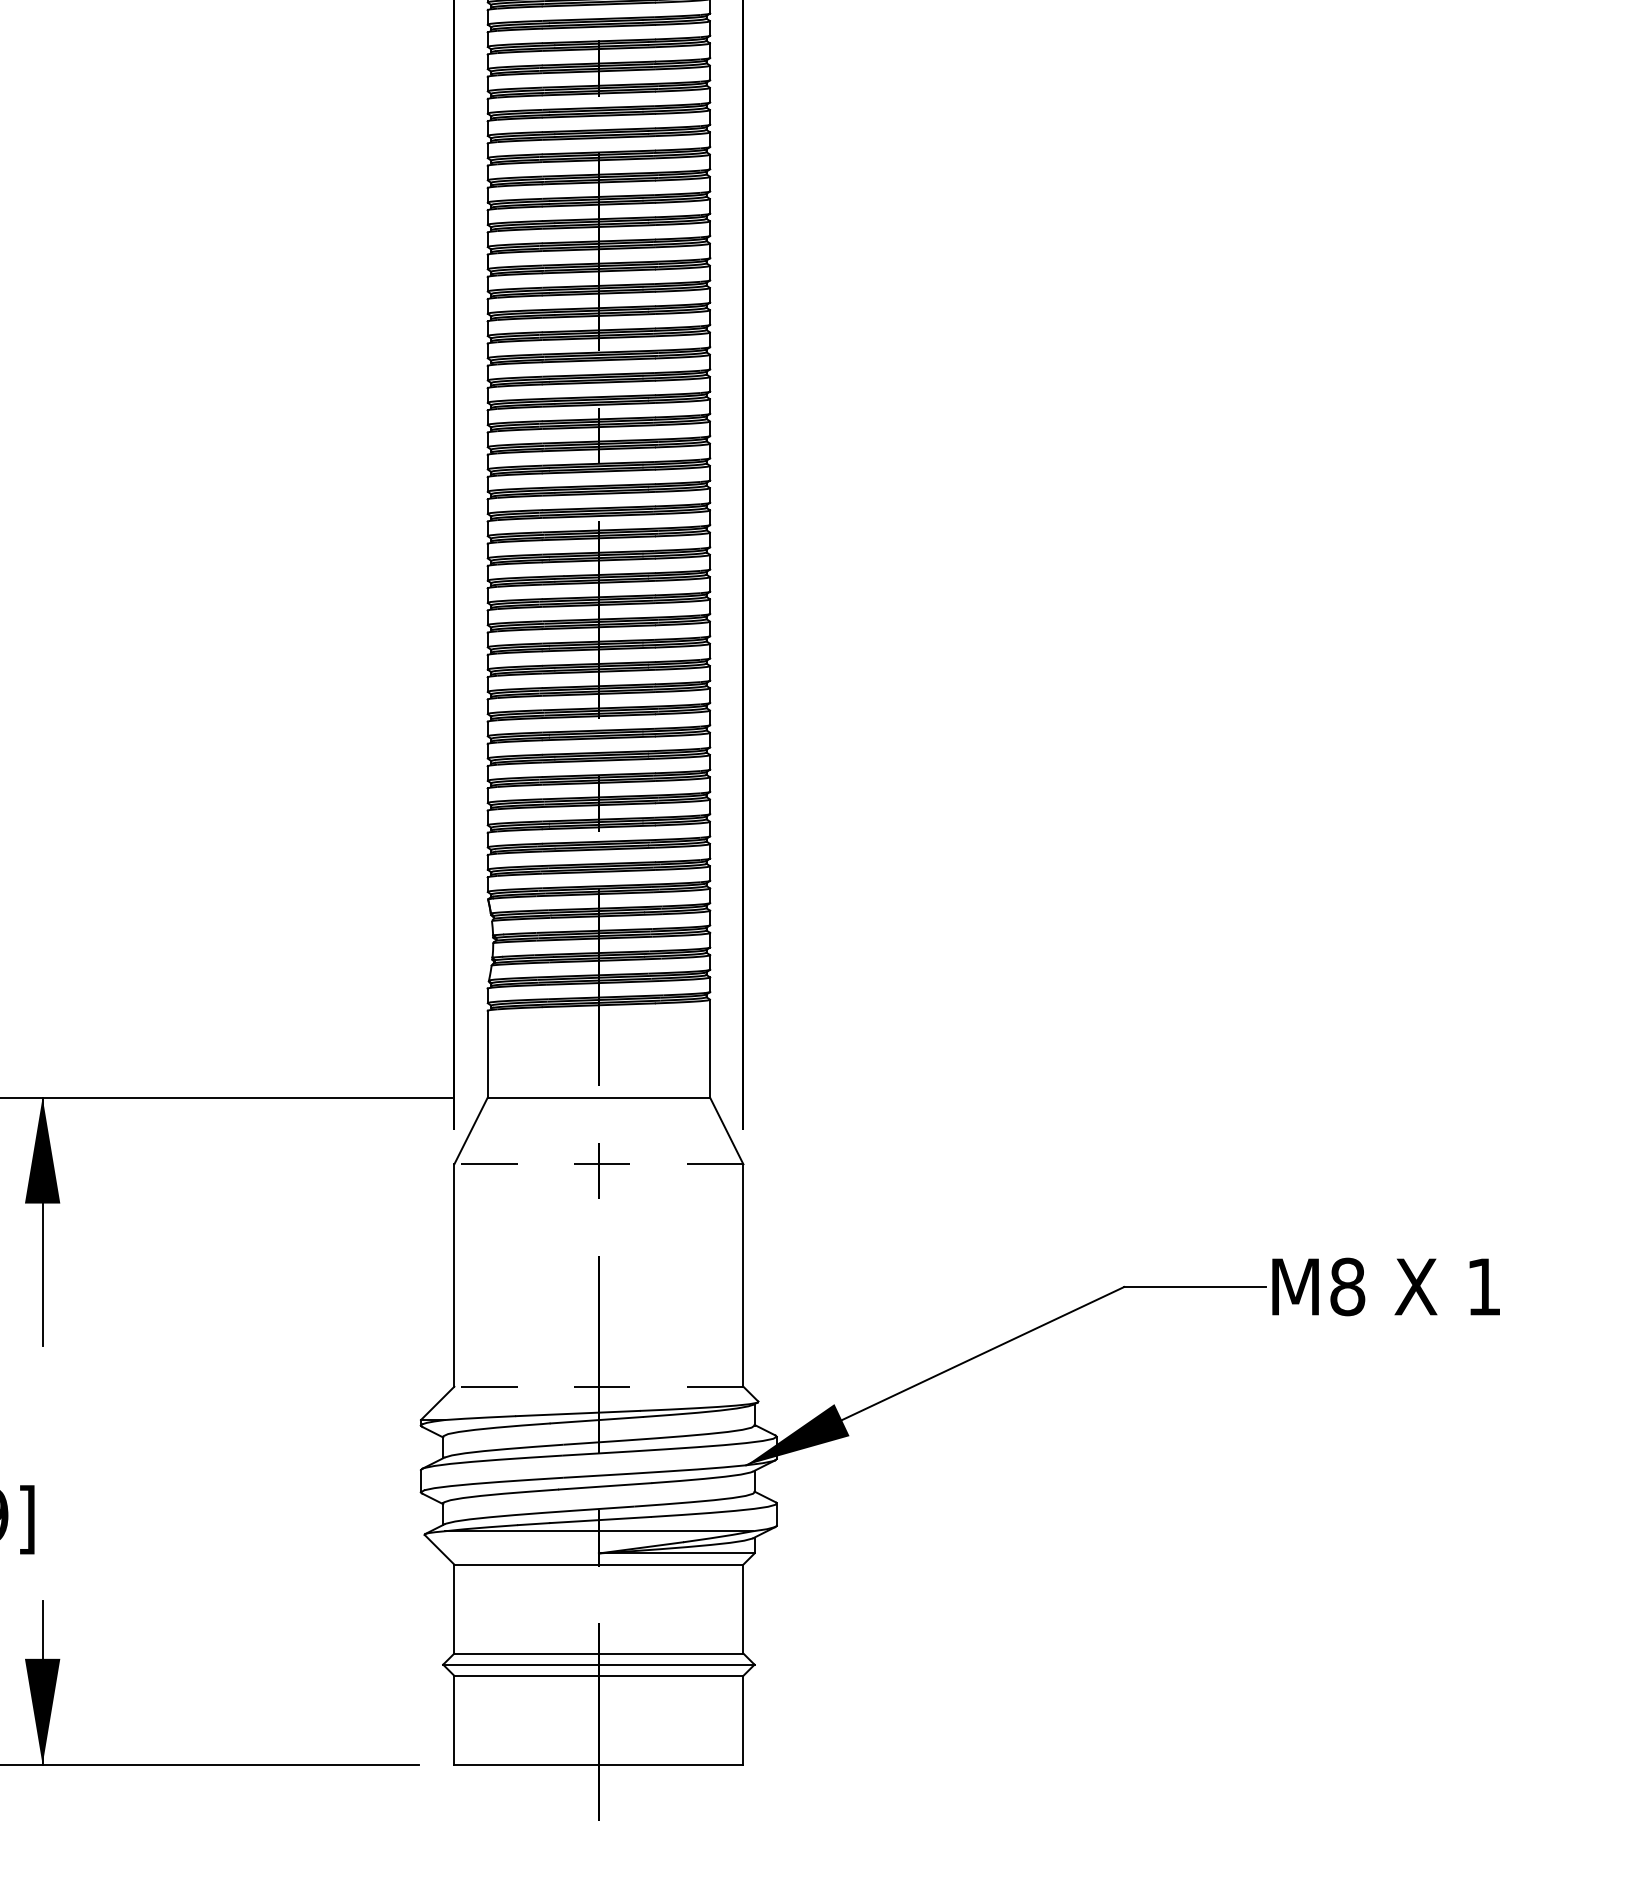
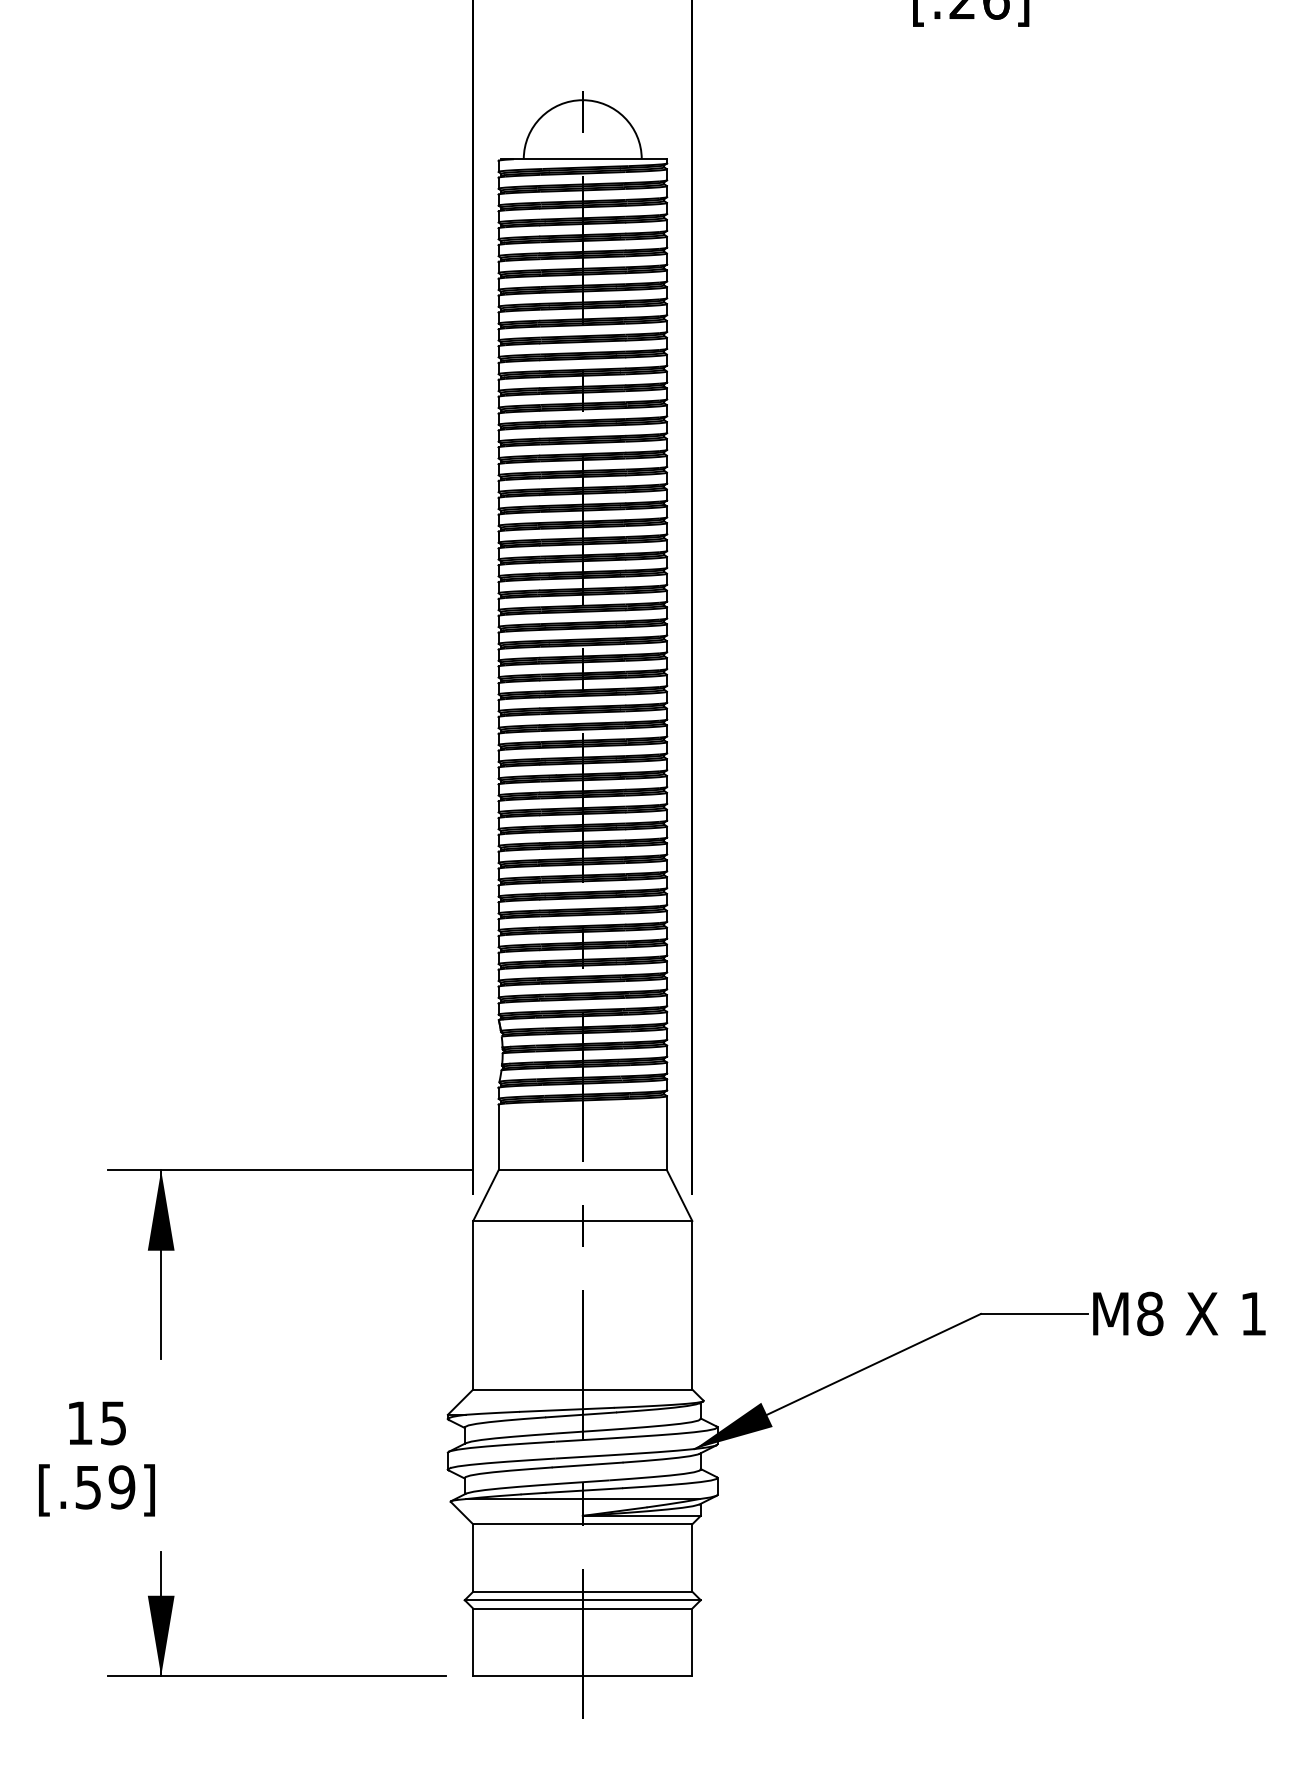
line: (598, 1165) -> (582, 1221), dashed -> solid
line: (598, 1386) -> (582, 1389), dashed -> solid

